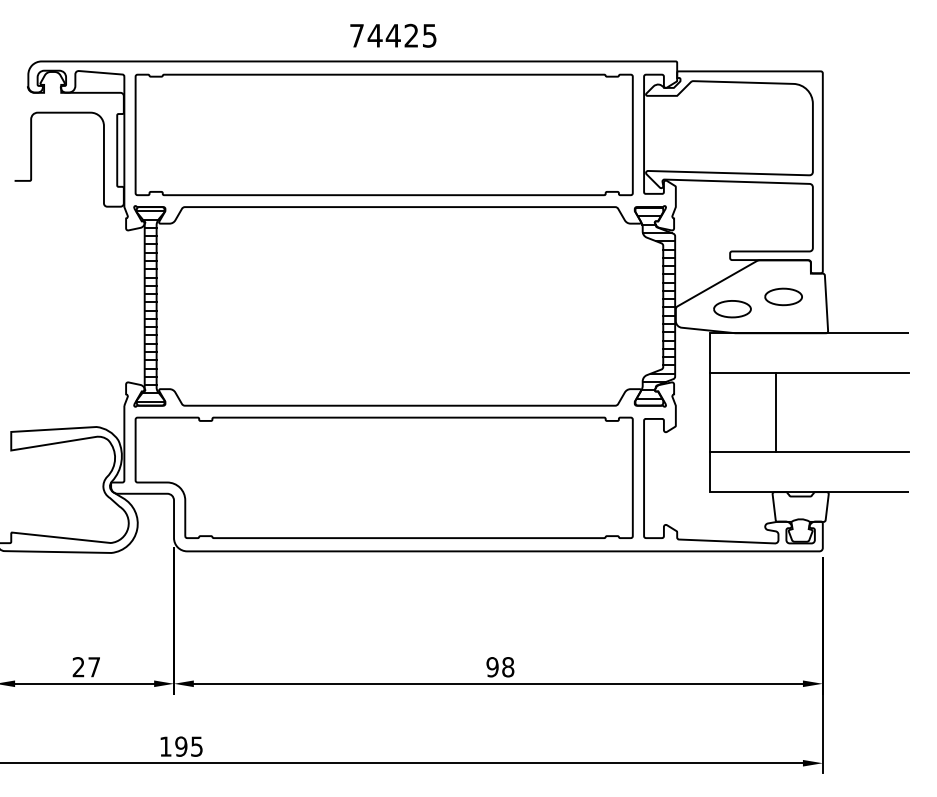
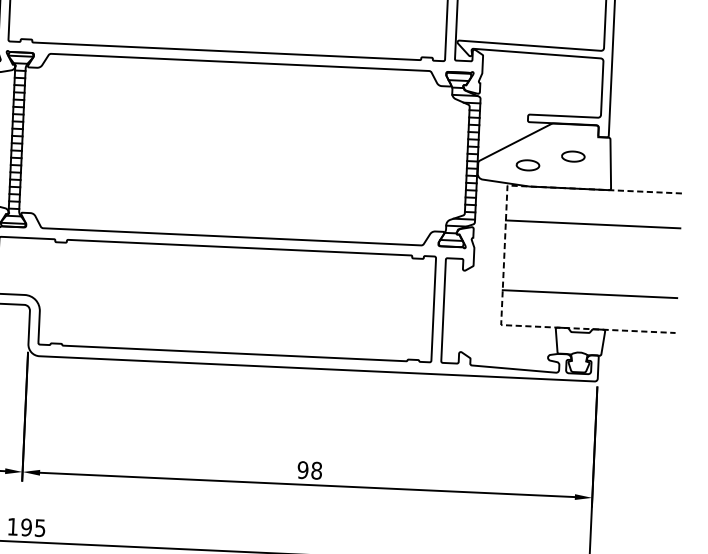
part: (783, 296) -> (573, 156), size x0.7
part: (732, 309) -> (527, 165), size x0.7
line: (776, 412) -> (562, 257), removed
line: (710, 413) -> (504, 256), solid -> dashed

